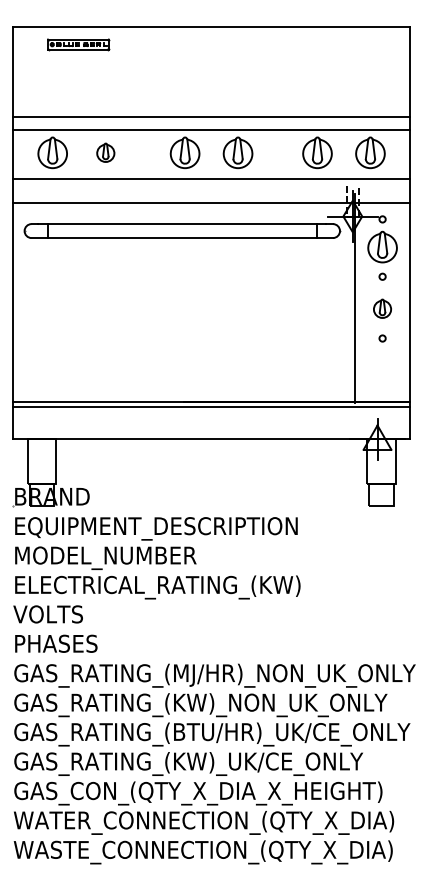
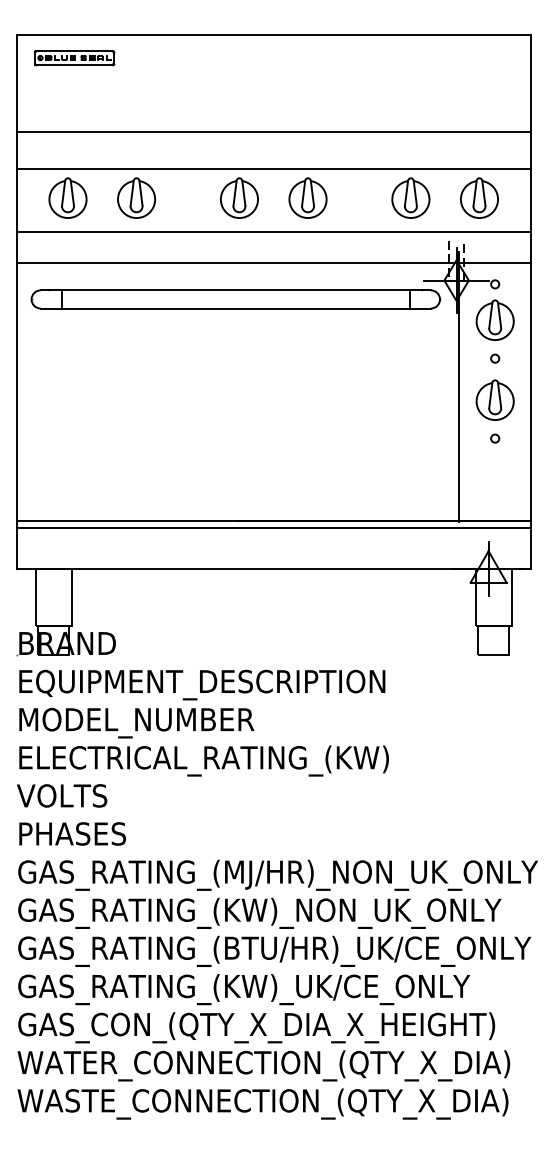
part: (78, 45) -> (74, 58), moved
line: (211, 117) -> (273, 132), moved
part: (105, 152) -> (136, 197), size x1.67
part: (382, 308) -> (494, 399), size x1.67

